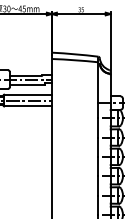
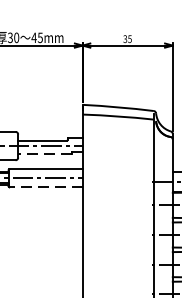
line: (26, 84) -> (43, 153), solid -> dashed
line: (28, 106) -> (46, 187), solid -> dashed

